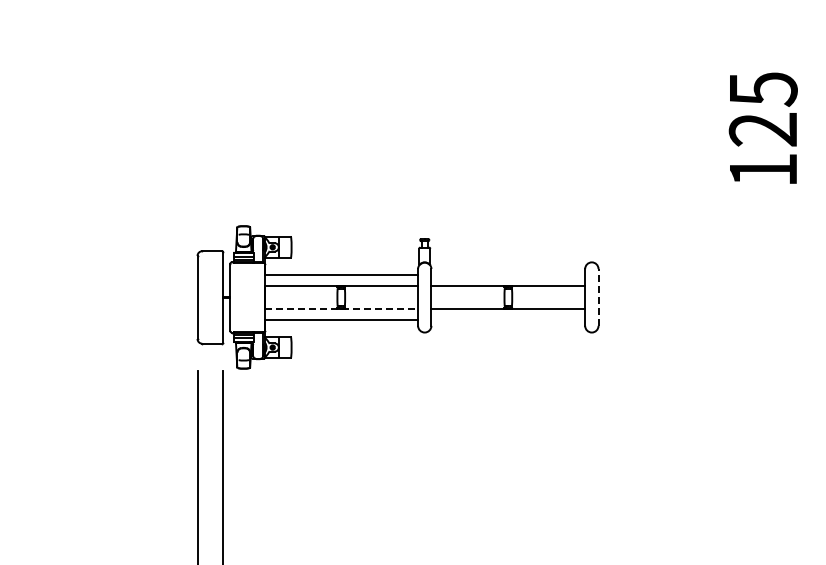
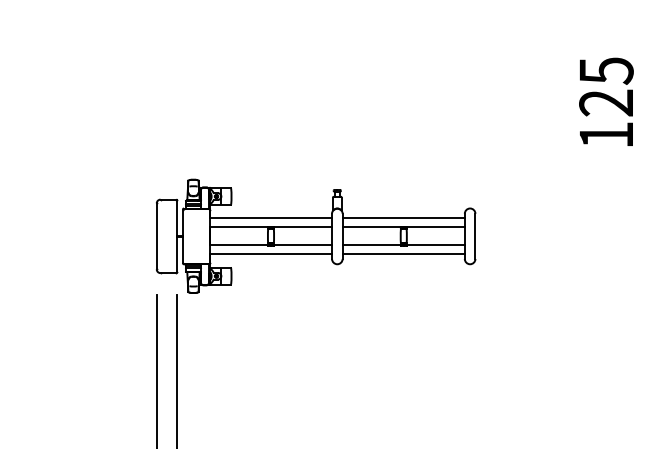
line: (508, 274) -> (403, 218), added
line: (598, 296) -> (475, 235), dashed -> solid
line: (341, 308) -> (271, 245), dashed -> solid
line: (508, 320) -> (403, 254), added

